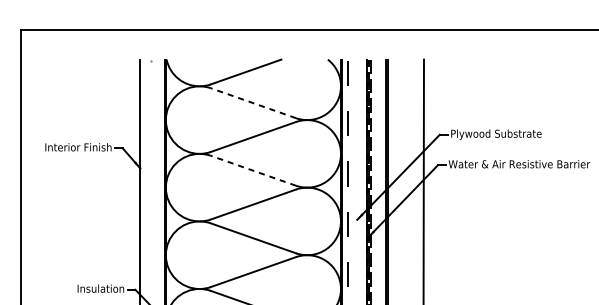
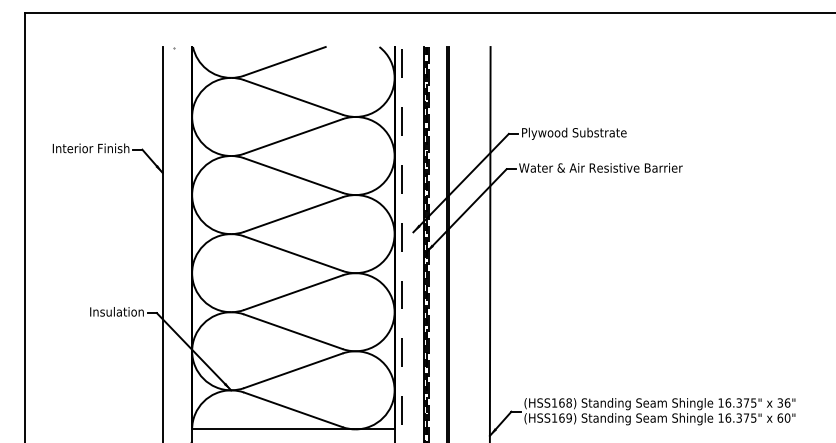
line: (252, 103) -> (292, 97), dashed -> solid
line: (252, 170) -> (292, 175), dashed -> solid

